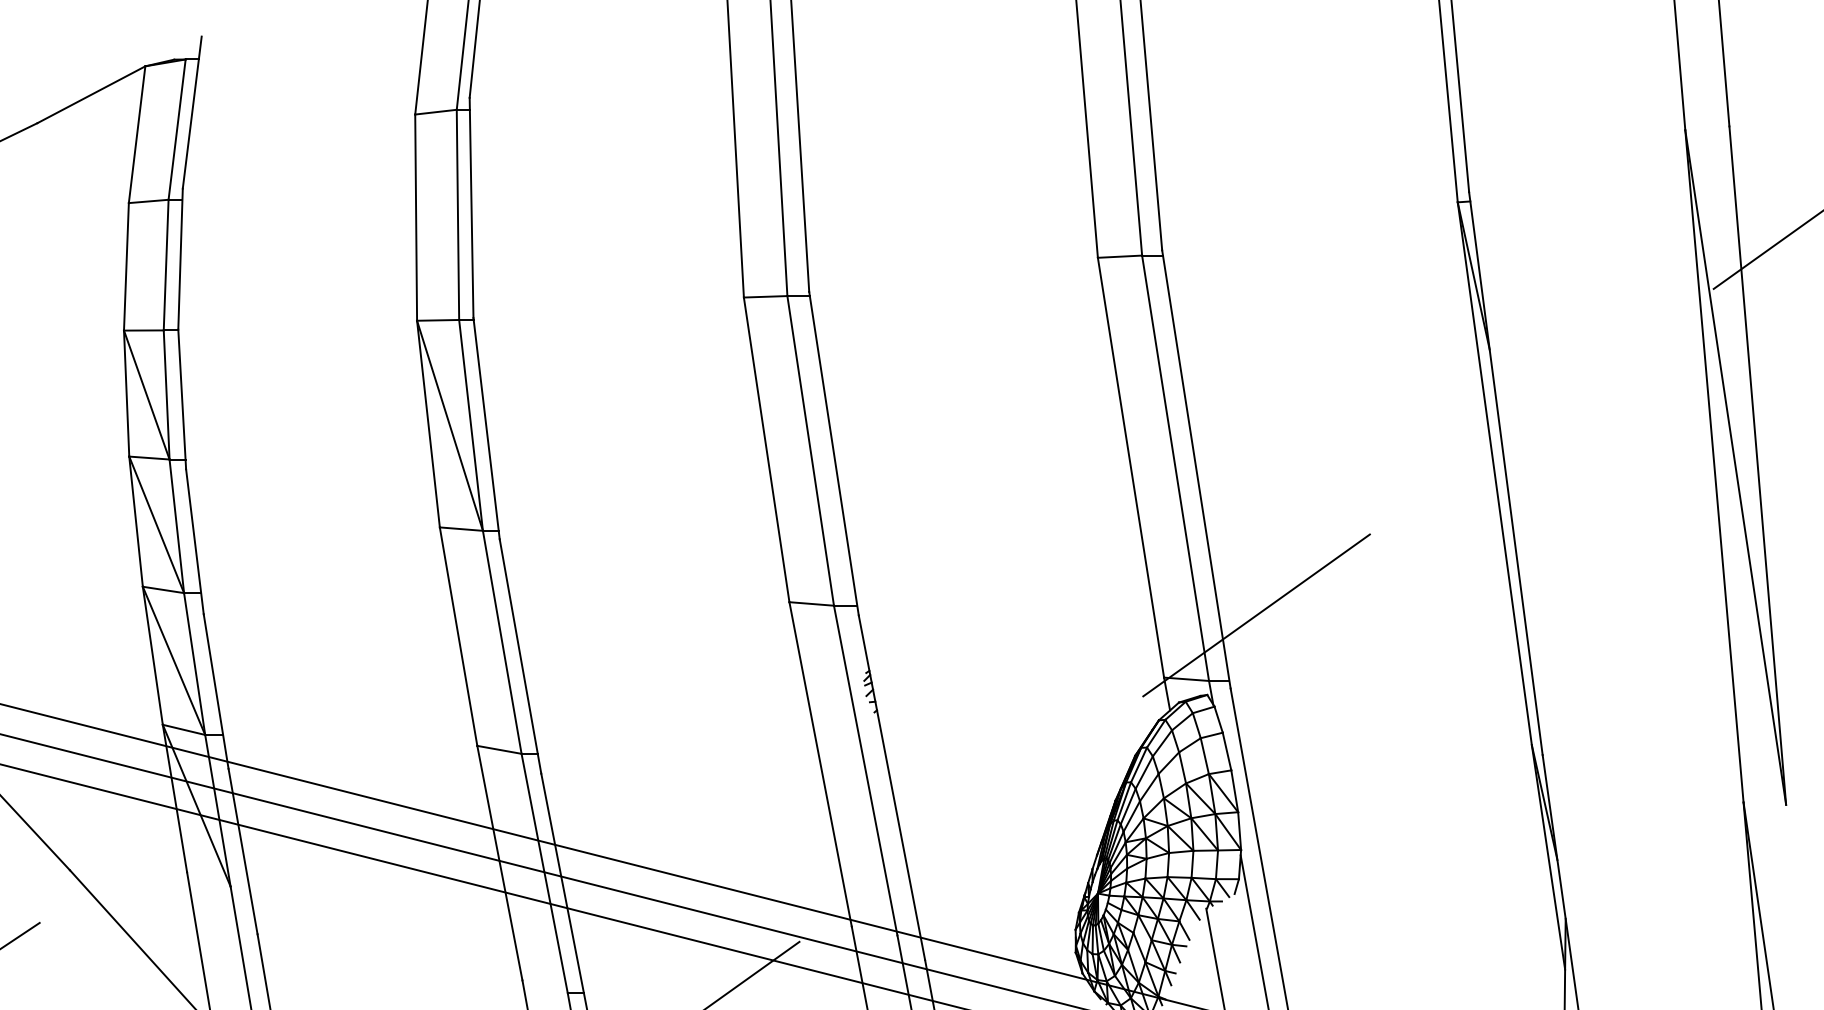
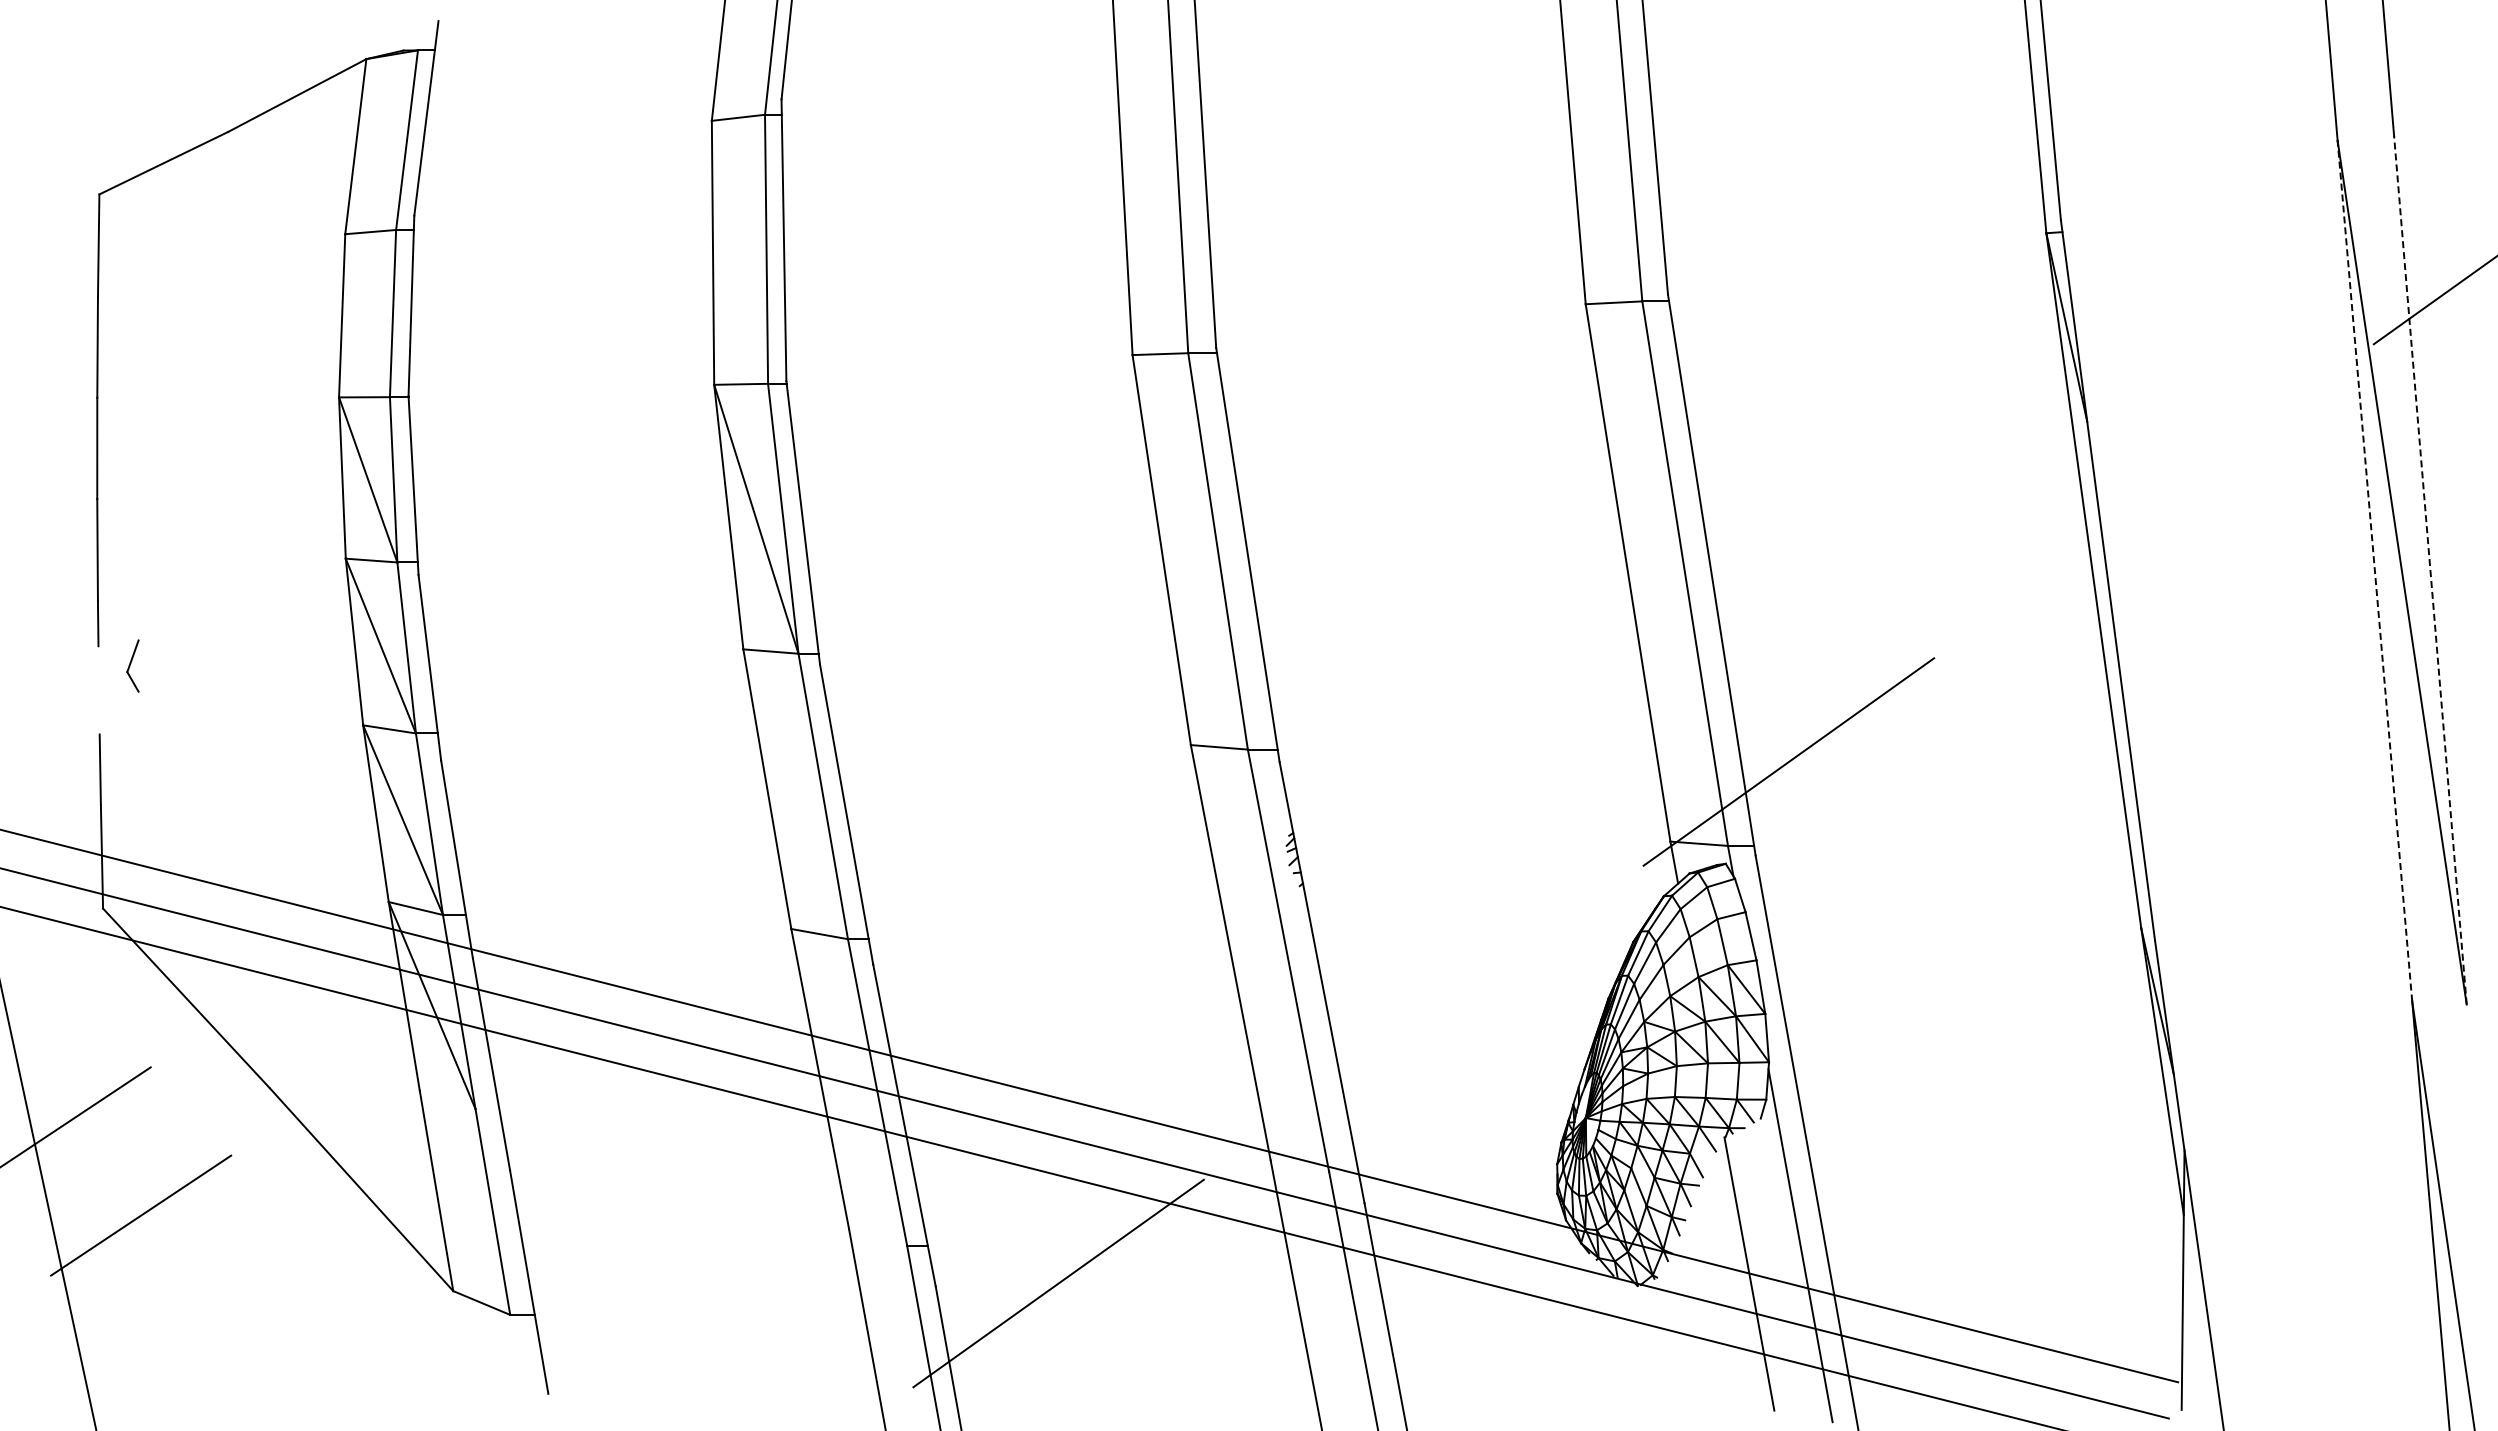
line: (1757, 465) -> (2430, 570), solid -> dashed
line: (1714, 466) -> (2374, 571), solid -> dashed

